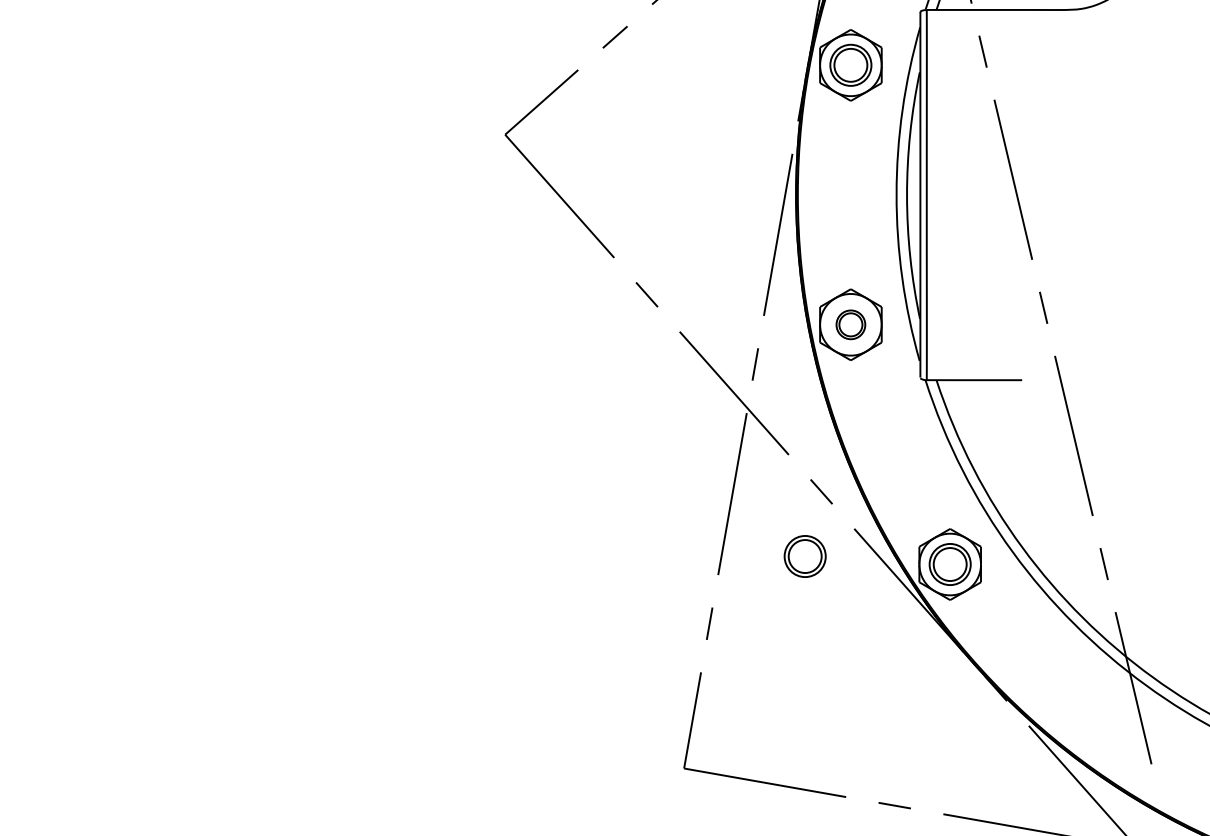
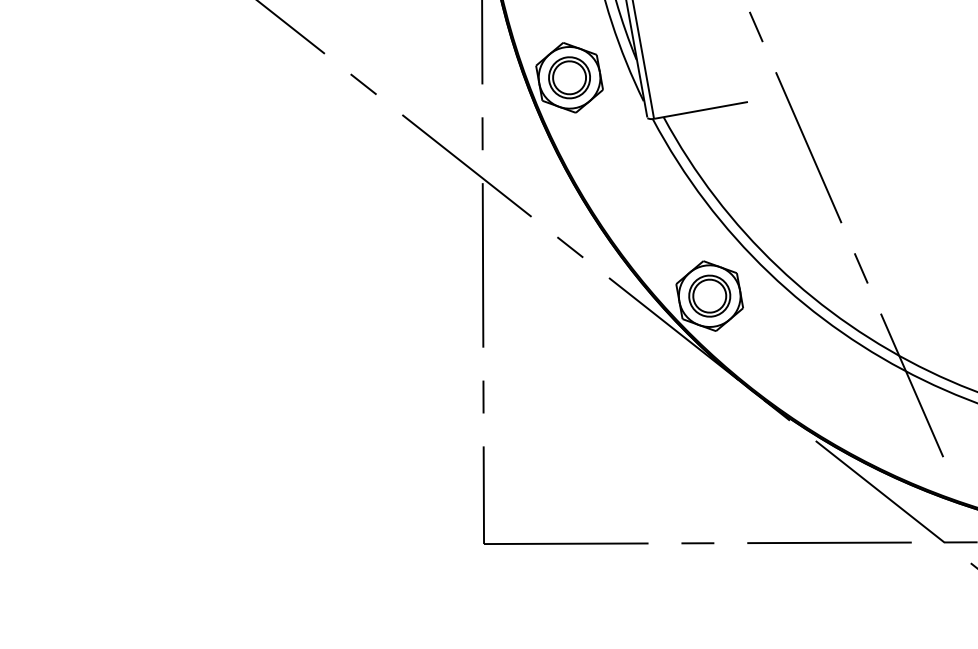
part: (850, 324) -> (569, 77), size x1.43
part: (804, 556) -> (564, 314), removed

